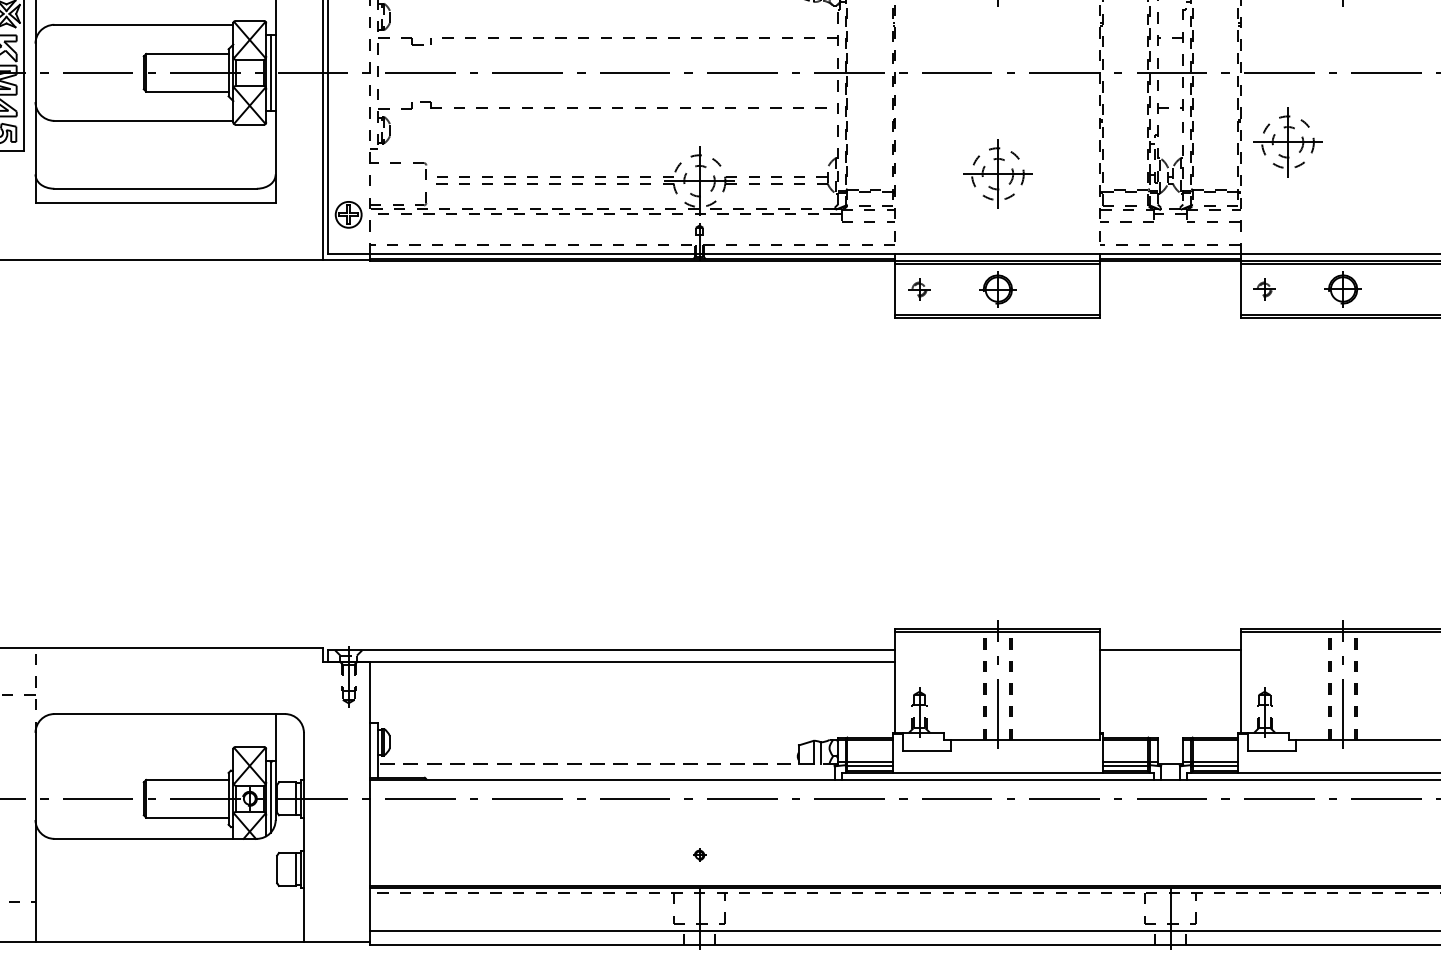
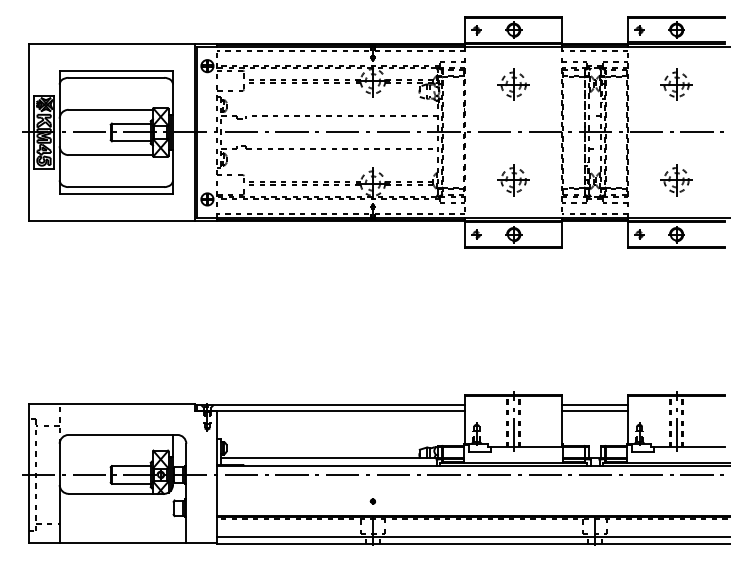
part: (1287, 142) -> (676, 180), moved
line: (1171, 662) -> (595, 410), added
line: (607, 763) -> (329, 458), dashed -> solid

